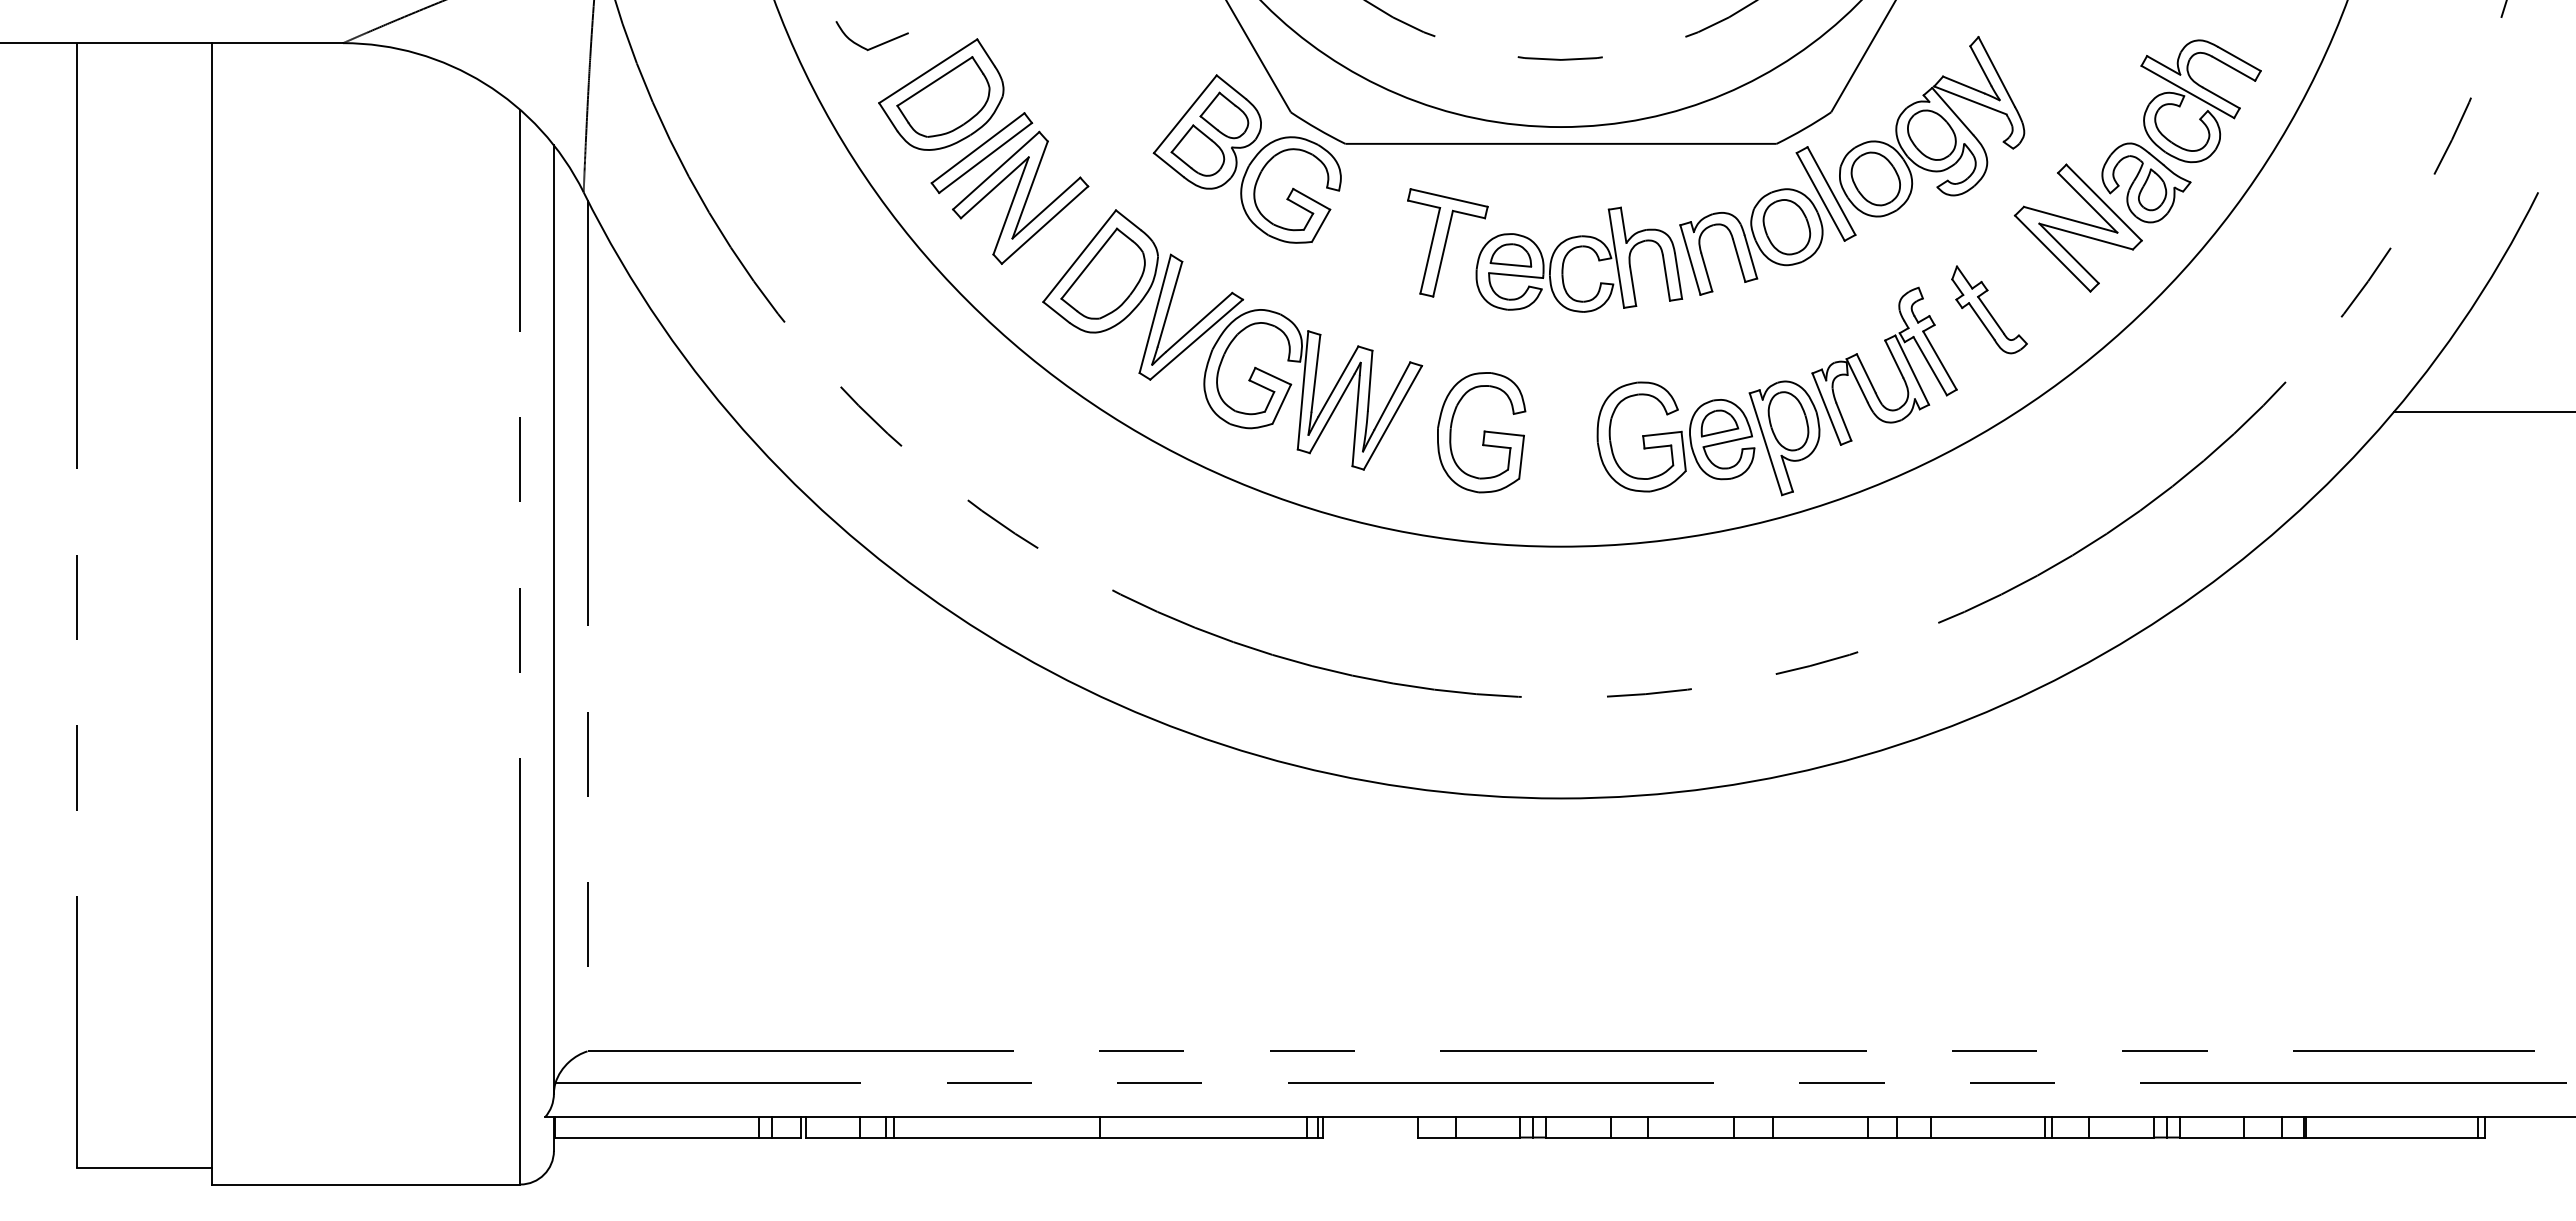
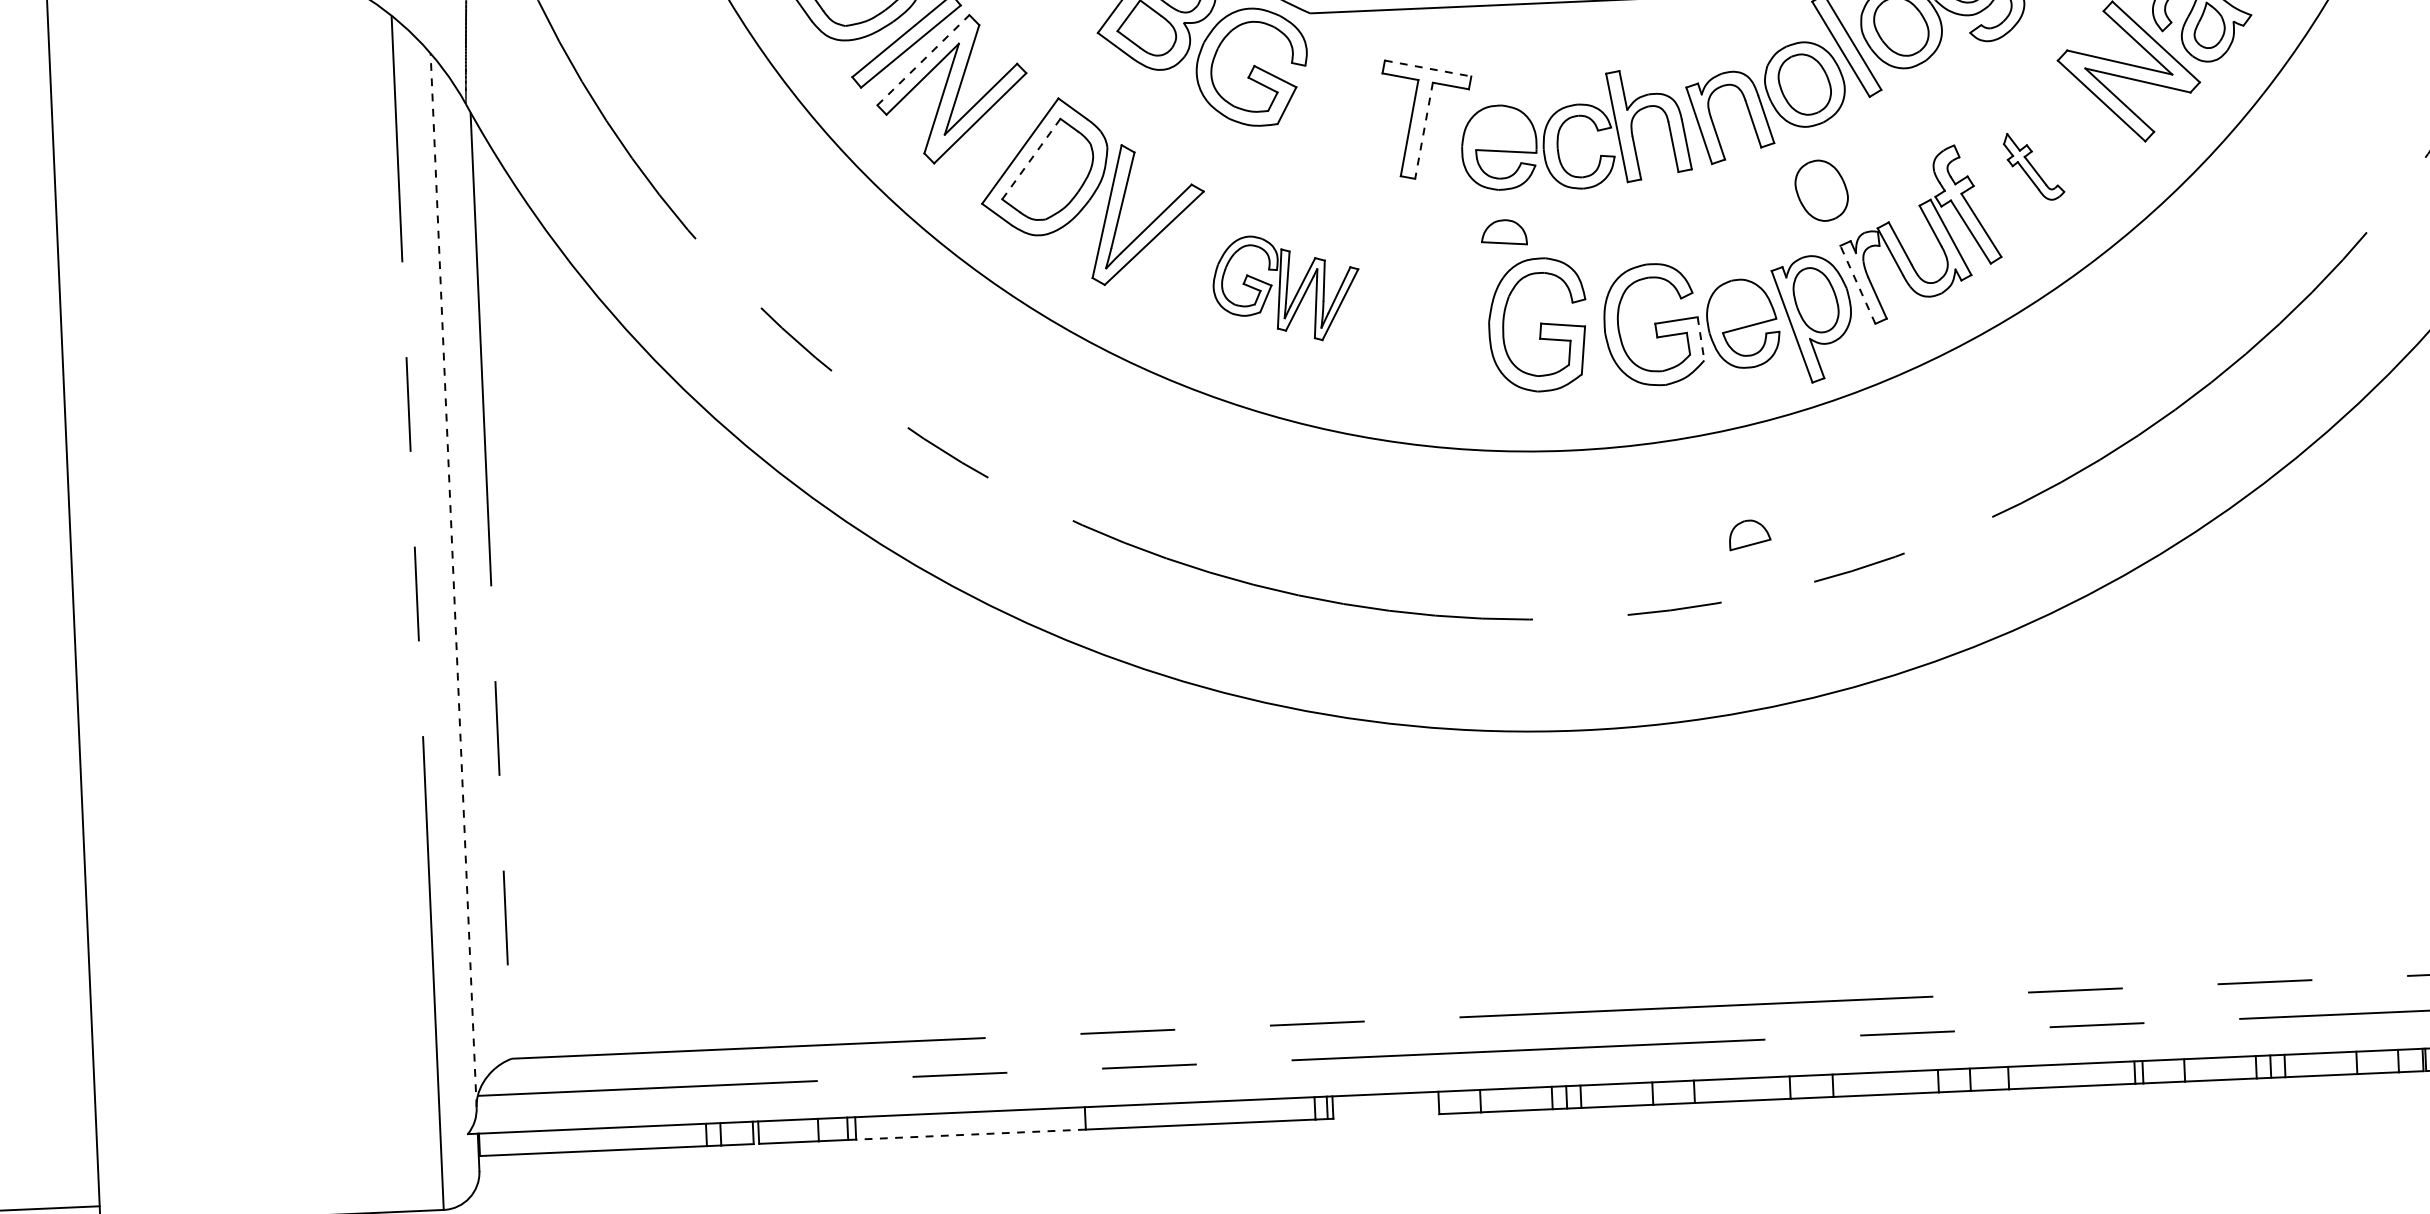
line: (996, 170) -> (923, 59), solid -> dashed
line: (1449, 198) -> (1428, 69), solid -> dashed
line: (1443, 253) -> (1424, 130), solid -> dashed
part: (1510, 255) -> (1503, 232), moved
line: (1089, 263) -> (1031, 158), solid -> dashed
part: (1989, 309) -> (2034, 166), size x0.7
part: (1797, 323) -> (1821, 191), added
part: (1313, 389) -> (1286, 287), size x0.6
line: (1826, 408) -> (1857, 284), solid -> dashed
part: (1719, 423) -> (1749, 534), moved
part: (1481, 432) -> (1537, 324), moved
line: (1683, 451) -> (1700, 338), solid -> dashed
line: (553, 618) -> (453, 579), solid -> dashed
line: (996, 1137) -> (970, 1134), solid -> dashed

